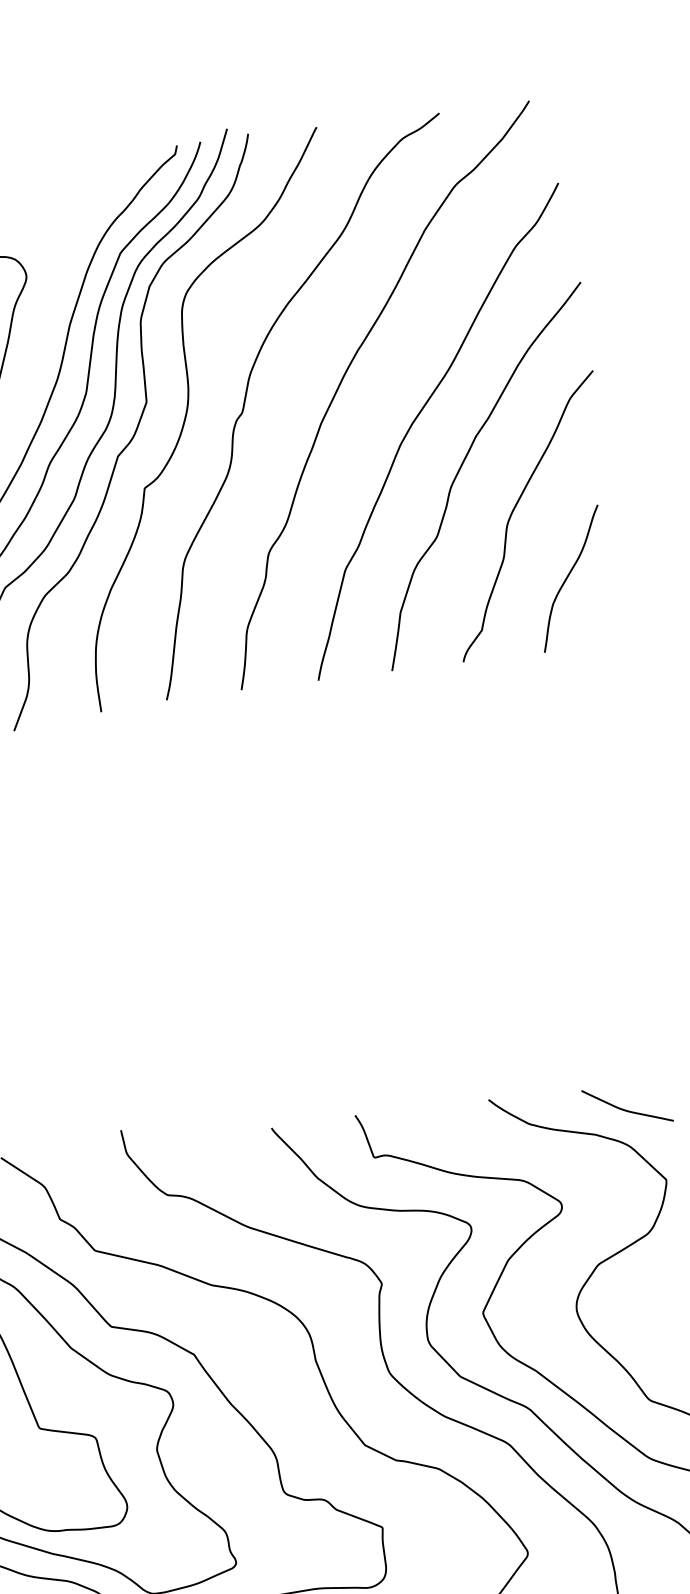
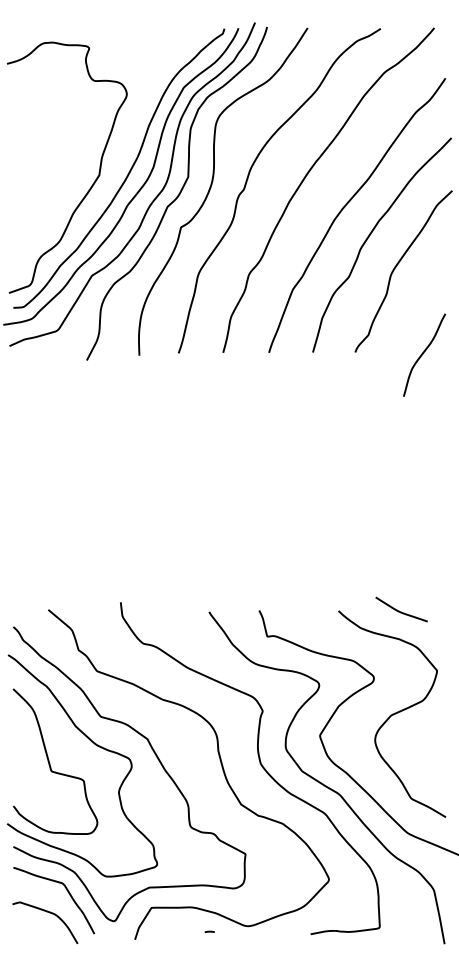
curve: (570, 575) -> (424, 353), moved
curve: (627, 1109) -> (401, 611), moved

